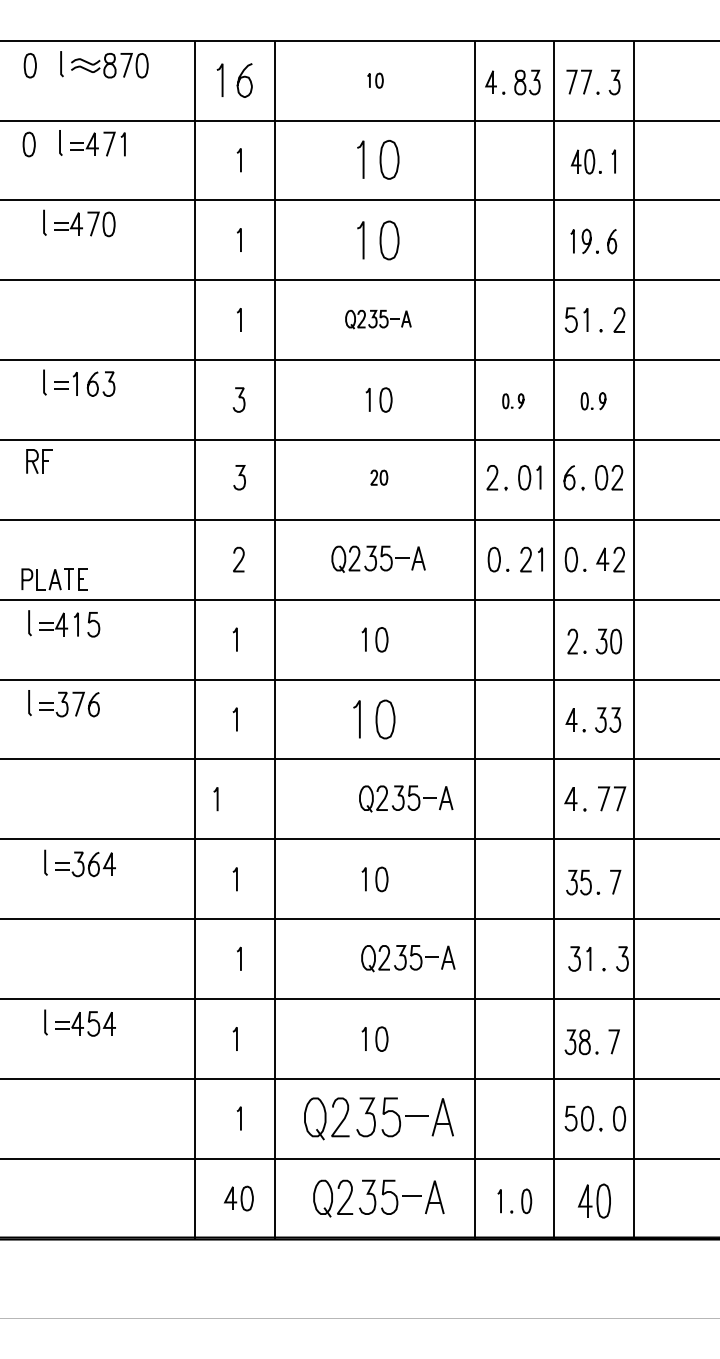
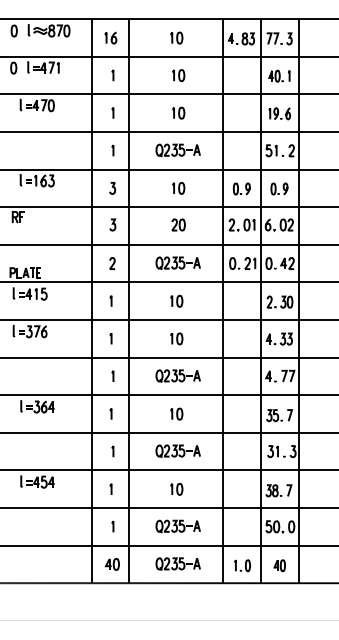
part: (374, 79) -> (176, 37), size x1.67
part: (234, 81) -> (110, 38), size x0.71
part: (379, 160) -> (178, 75), size x0.62
part: (379, 238) -> (178, 112), size x0.62
part: (376, 319) -> (177, 150), size x1.43
part: (512, 400) -> (241, 188), size x1.67
part: (593, 400) -> (279, 188), size x1.43
part: (379, 476) -> (178, 224), size x1.67
part: (374, 718) -> (176, 338), size x0.62
line: (215, 797) -> (112, 375), moved
part: (404, 797) -> (177, 375), moved
part: (406, 956) -> (177, 450), moved
part: (376, 1118) -> (177, 526), size x0.62
part: (376, 1196) -> (177, 563), size x0.71
part: (593, 1200) -> (279, 565), size x0.71

